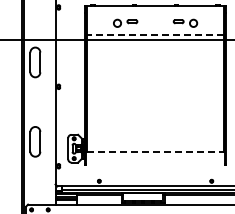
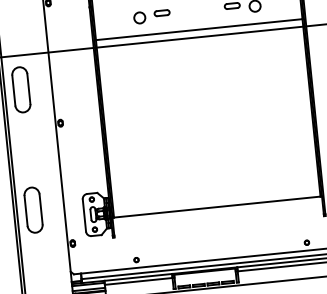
line: (155, 34) -> (199, 28), dashed -> solid
line: (156, 152) -> (218, 207), dashed -> solid

